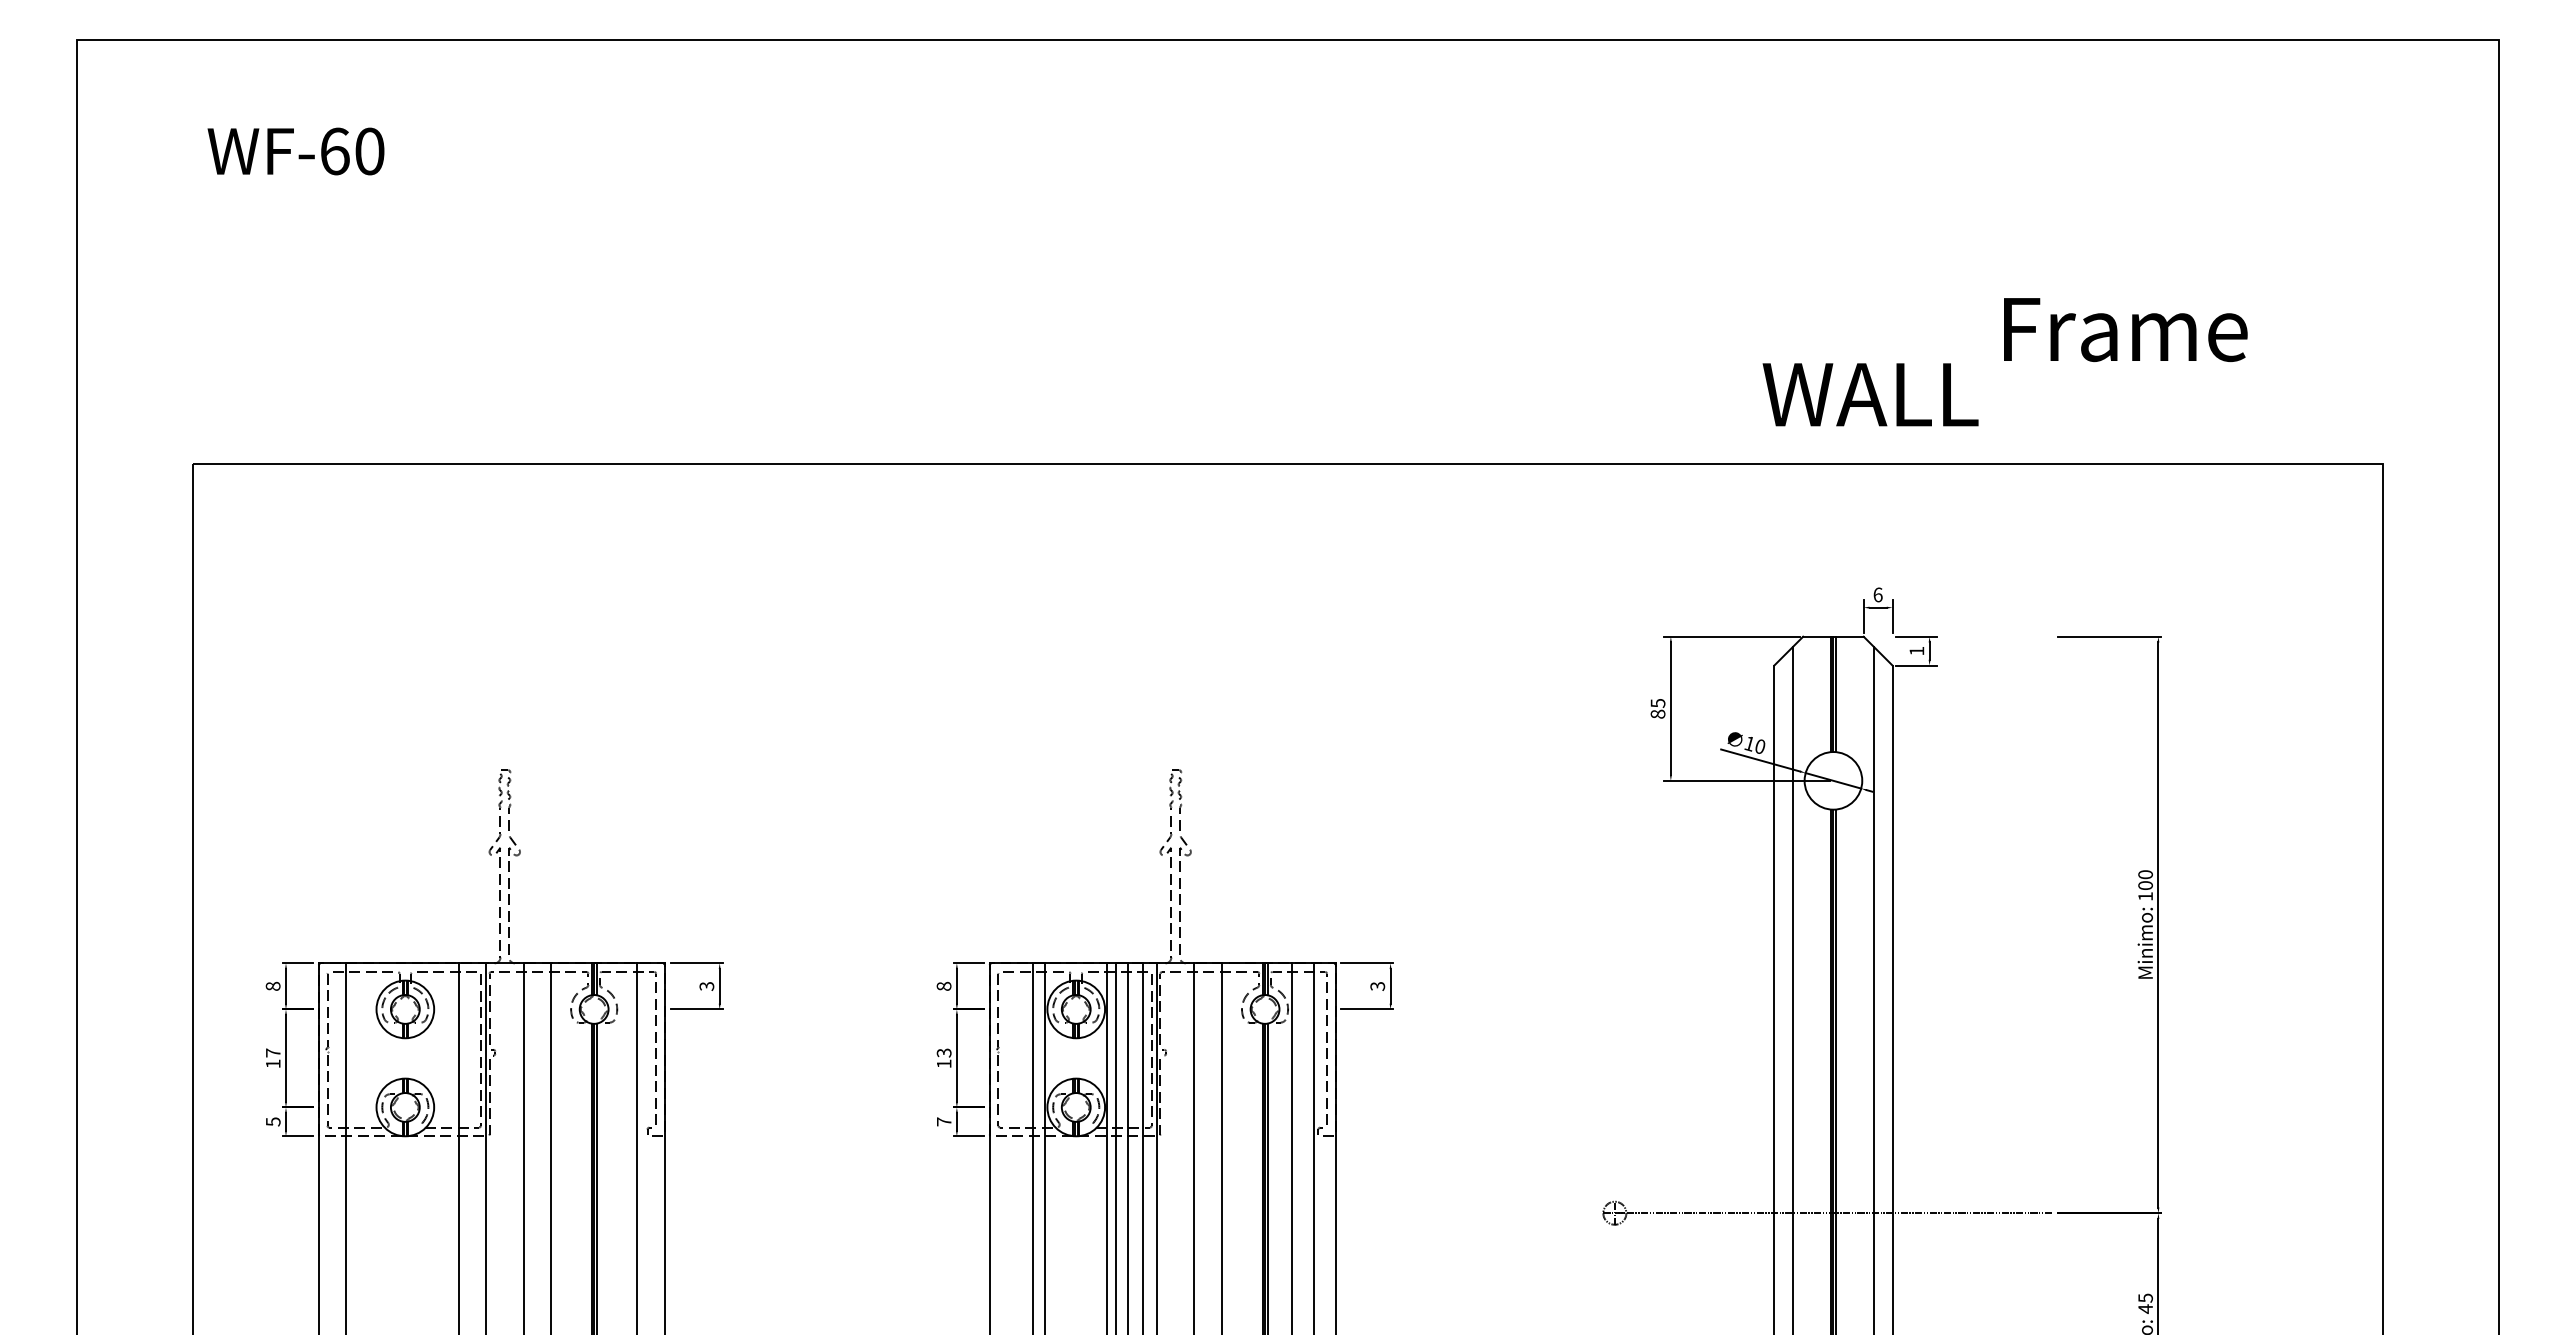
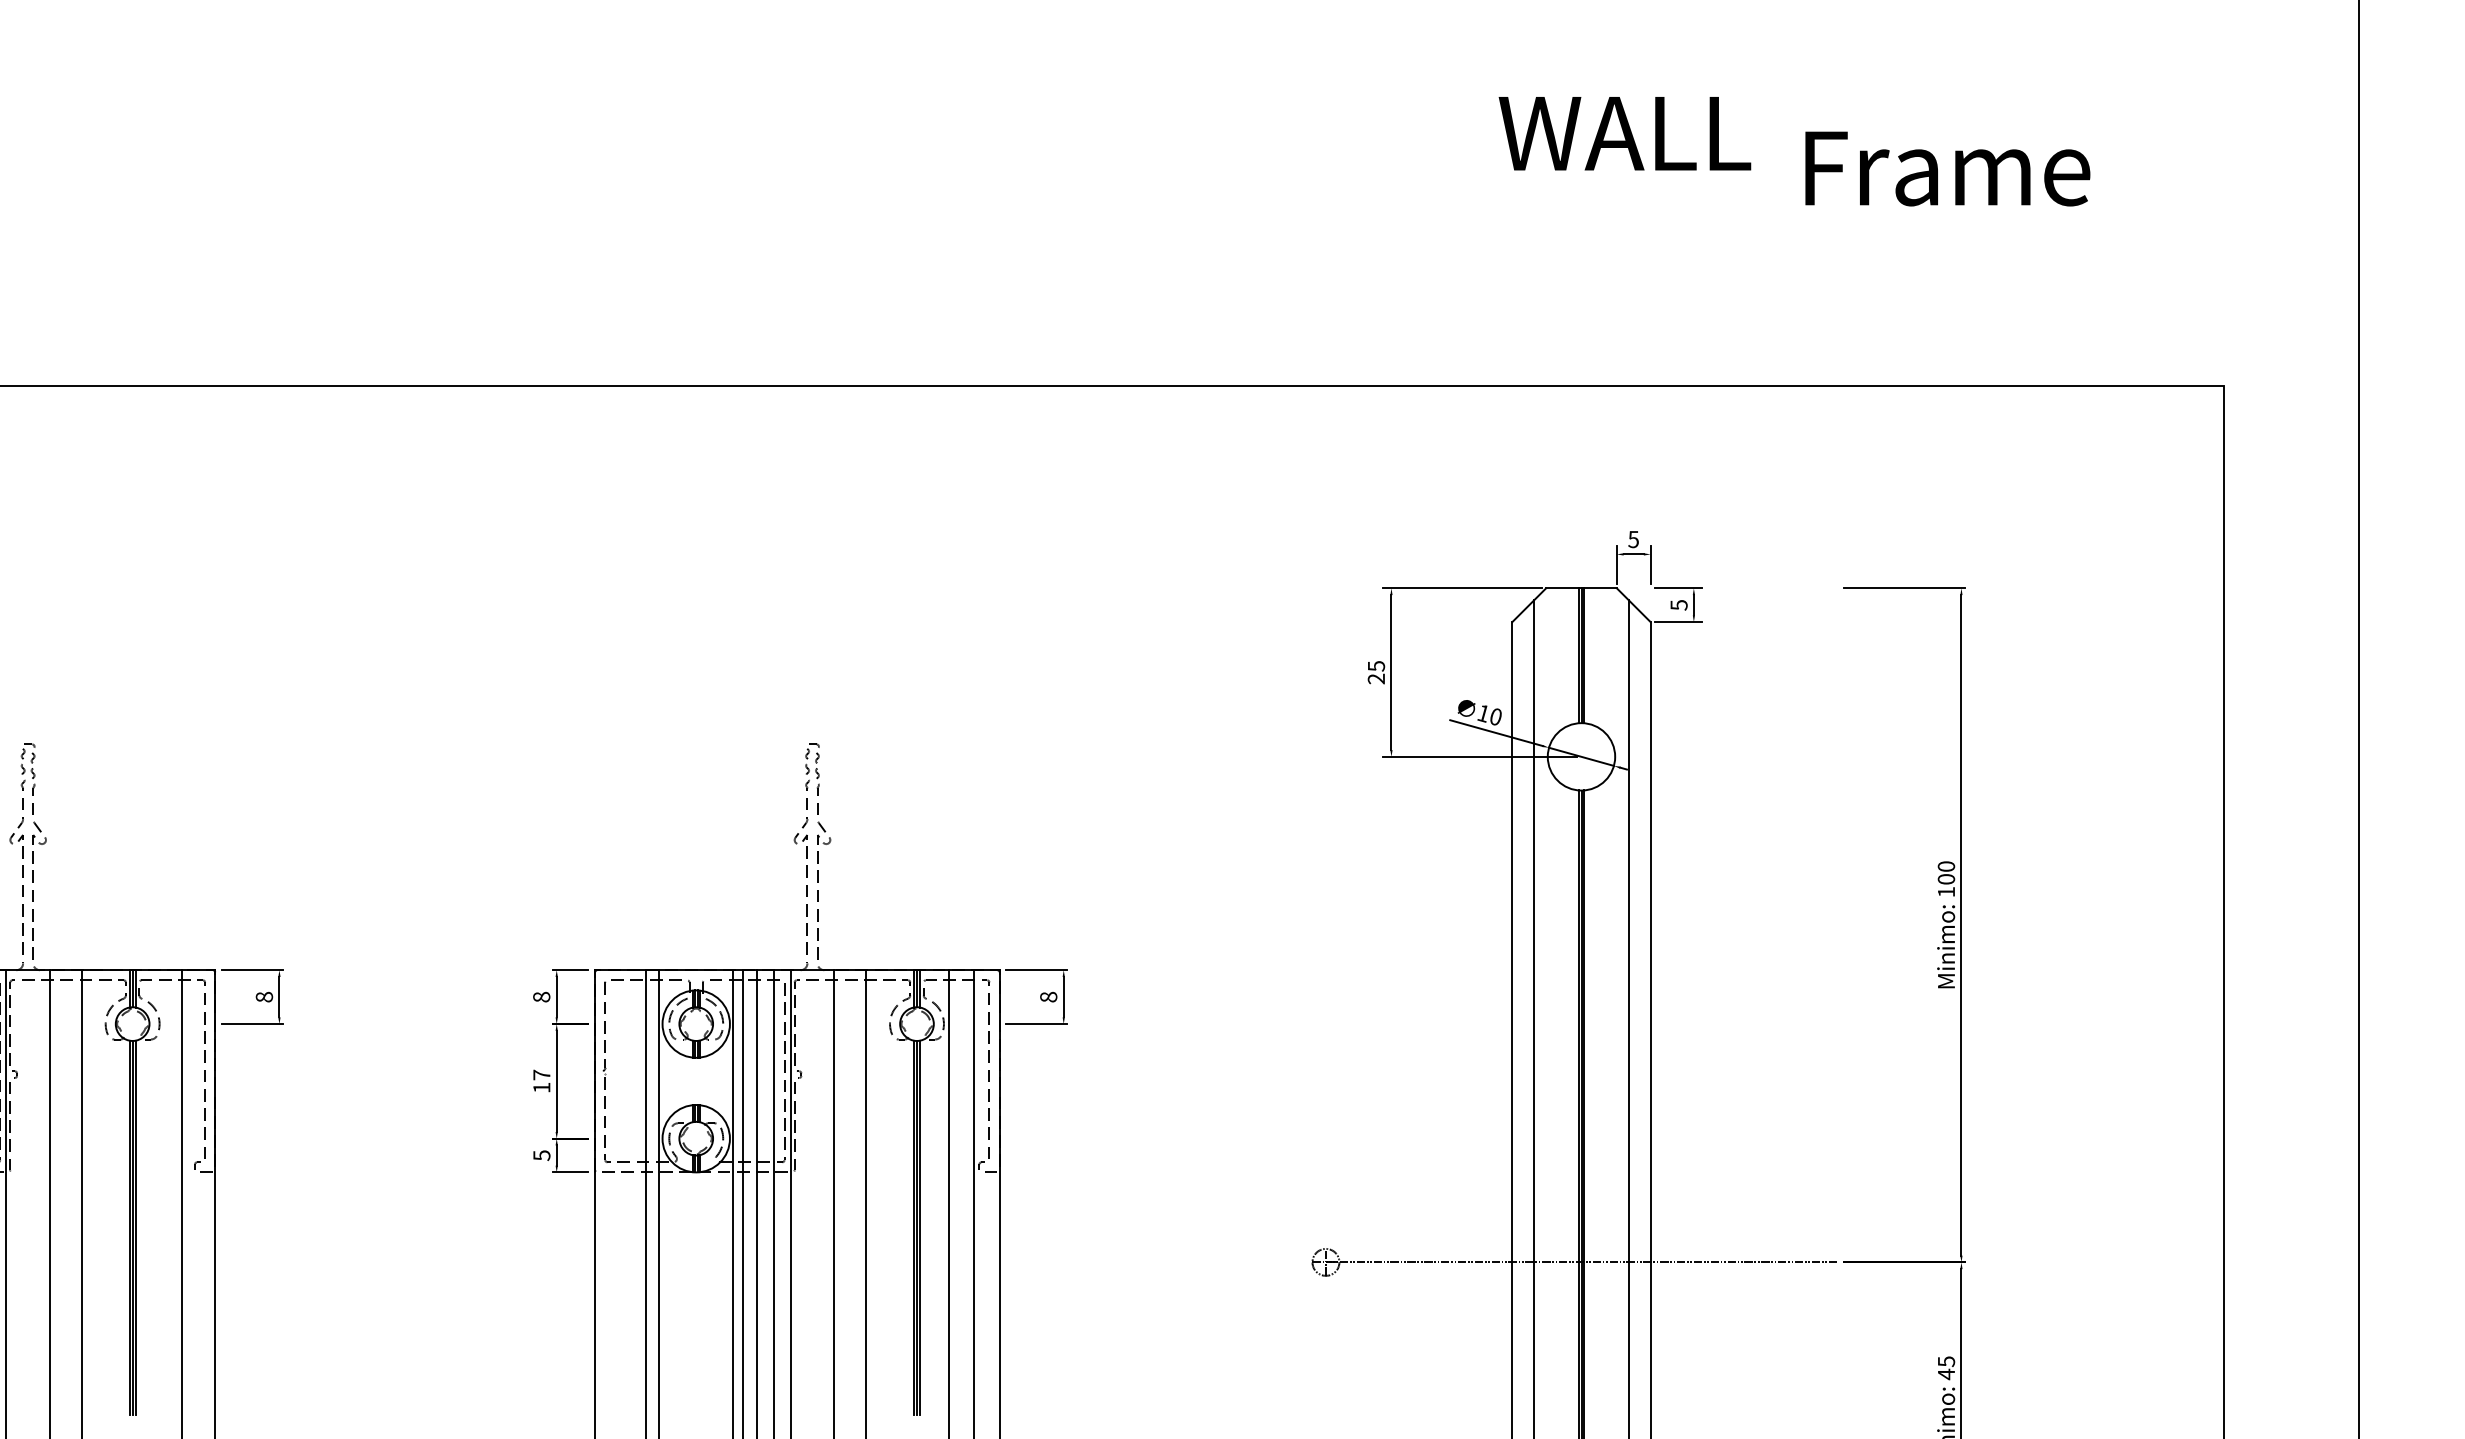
text: (2125, 330) -> (1947, 169), moved
text: (1870, 394) -> (1624, 133), moved
text: (1877, 594) -> (1632, 539), 6 -> 5
text: (1916, 650) -> (1678, 604), 1 -> 5
text: (1657, 713) -> (1375, 678), 85 -> 25
text: (706, 985) -> (263, 996), 3 -> 8
text: (1377, 985) -> (1048, 996), 3 -> 8
text: (943, 1052) -> (541, 1074), 13 -> 17
text: (944, 1121) -> (542, 1155), 7 -> 5

